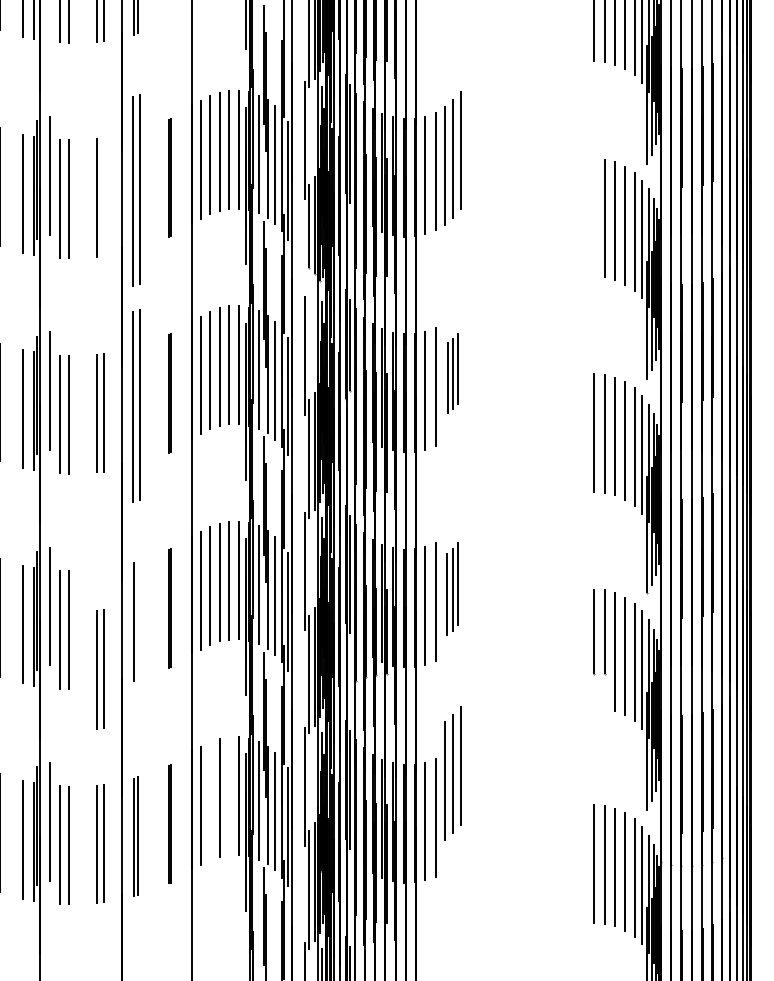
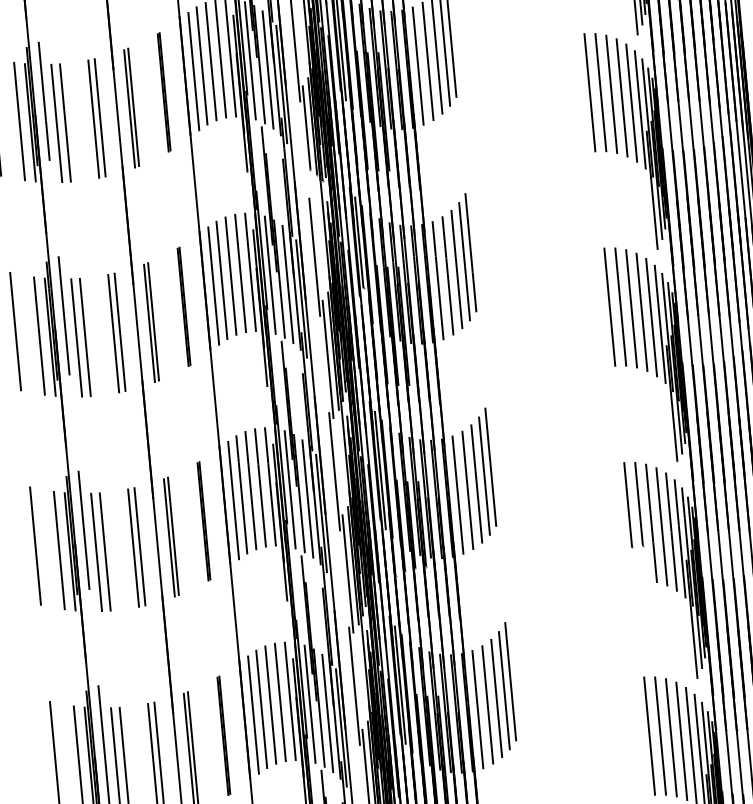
part: (135, 190) -> (130, 108), size x0.62
line: (103, 197) -> (99, 117), added
line: (593, 217) -> (589, 92), added
part: (452, 373) -> (463, 261), size x1.67
part: (135, 405) -> (150, 322), size x0.62
part: (452, 589) -> (483, 476), size x1.43
line: (138, 620) -> (173, 535), added
part: (100, 669) -> (136, 547), moved
part: (452, 773) -> (503, 690), moved
line: (229, 795) -> (280, 701), added
line: (209, 800) -> (261, 708), added

